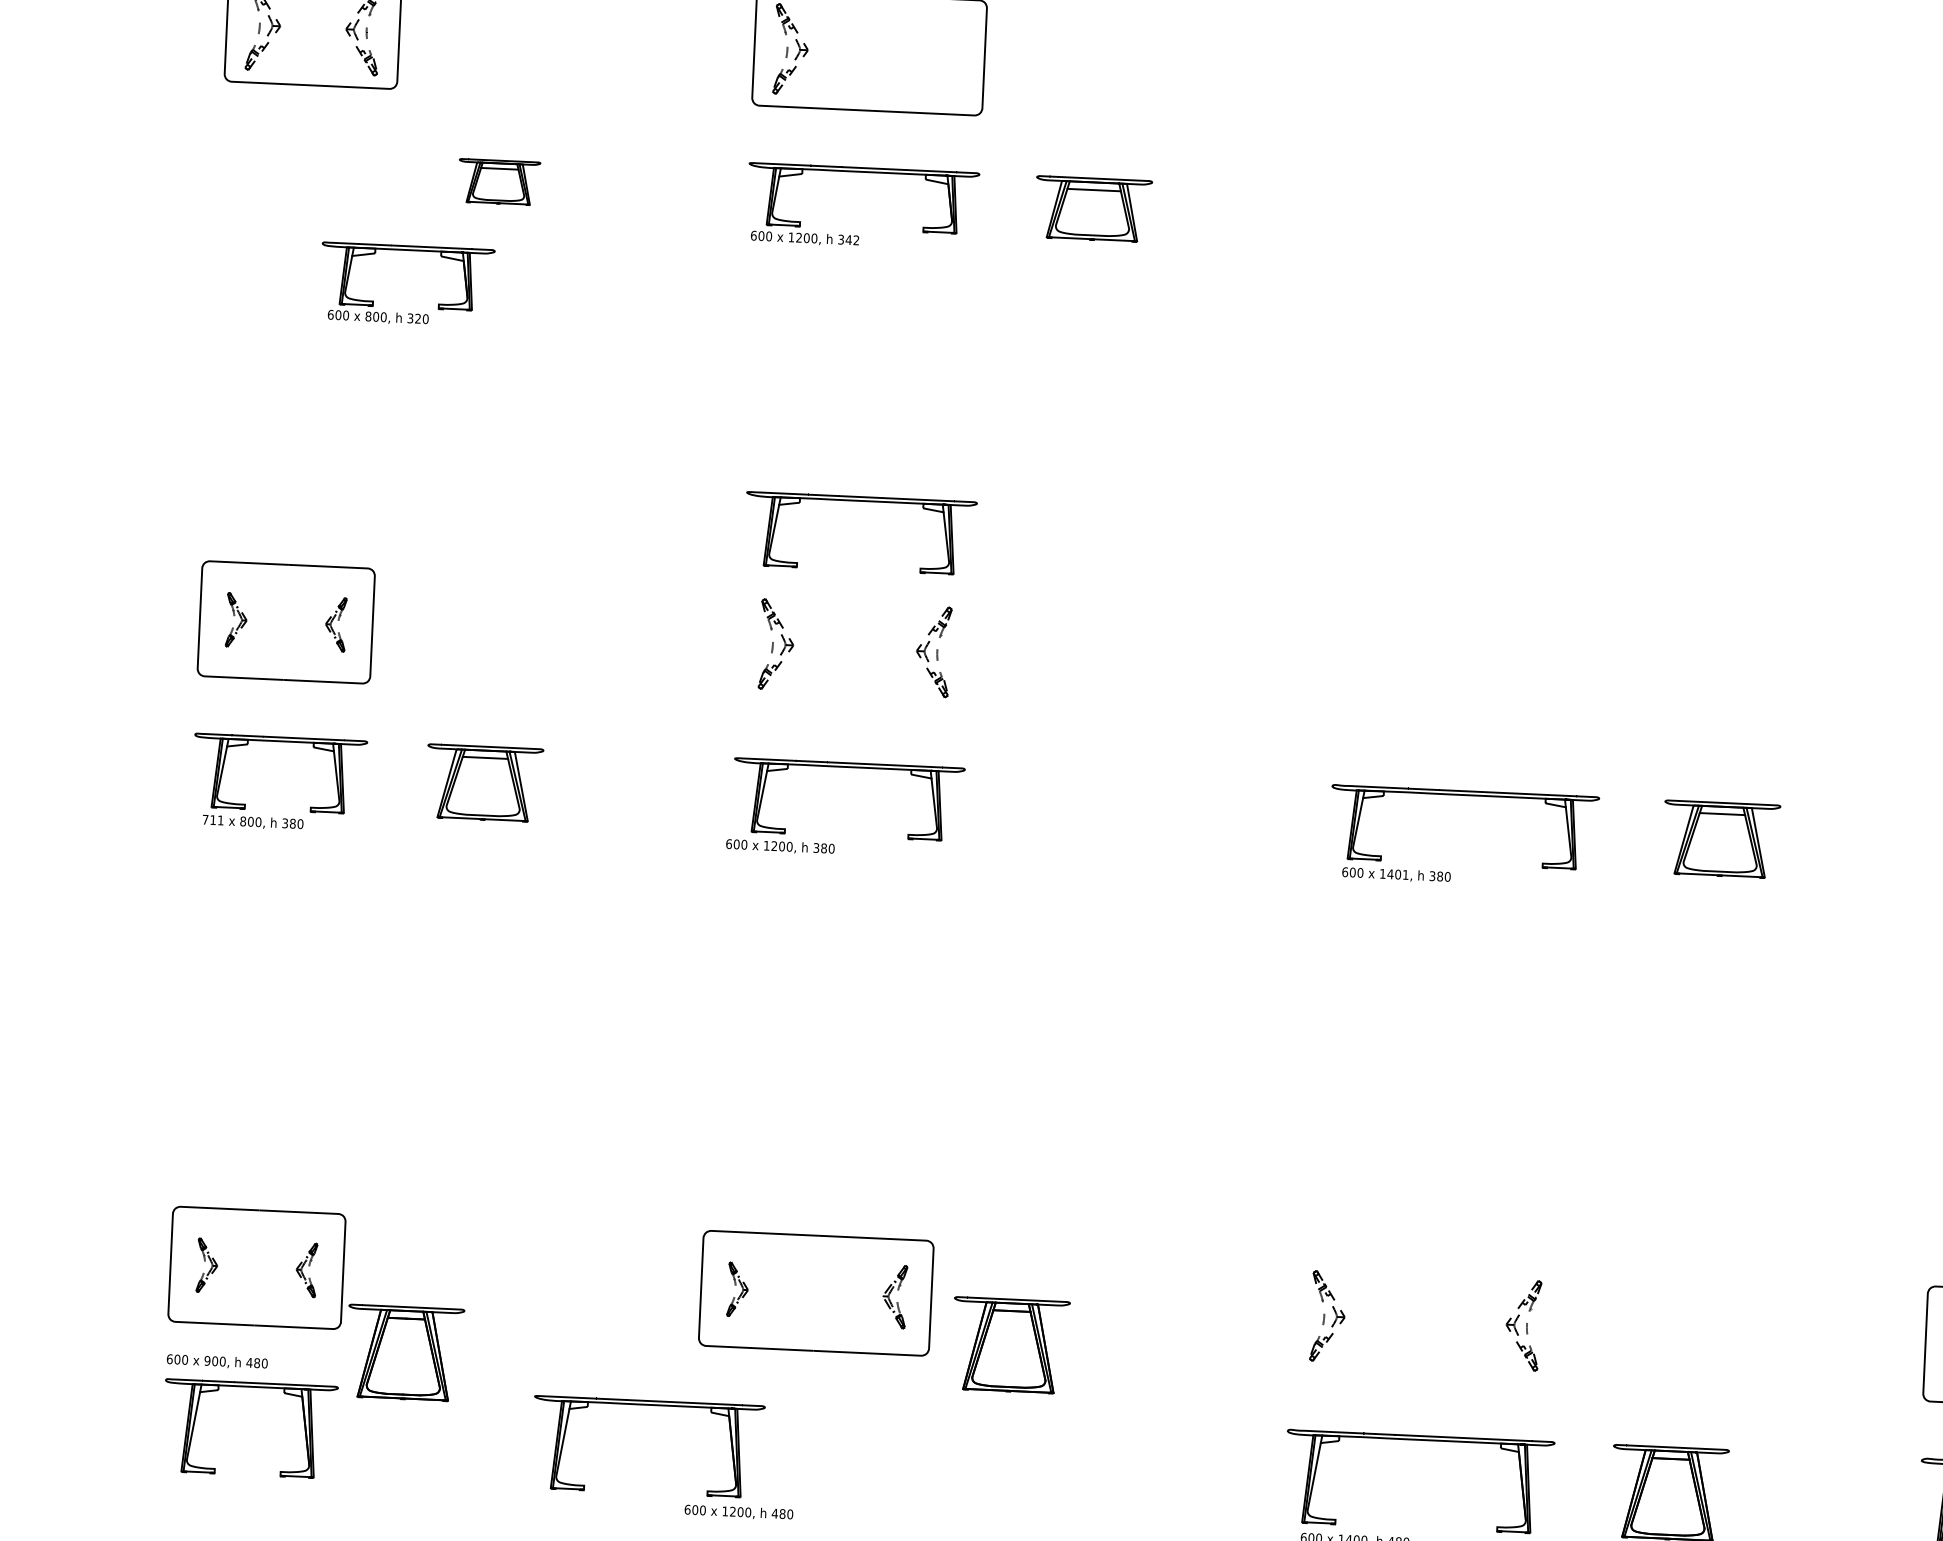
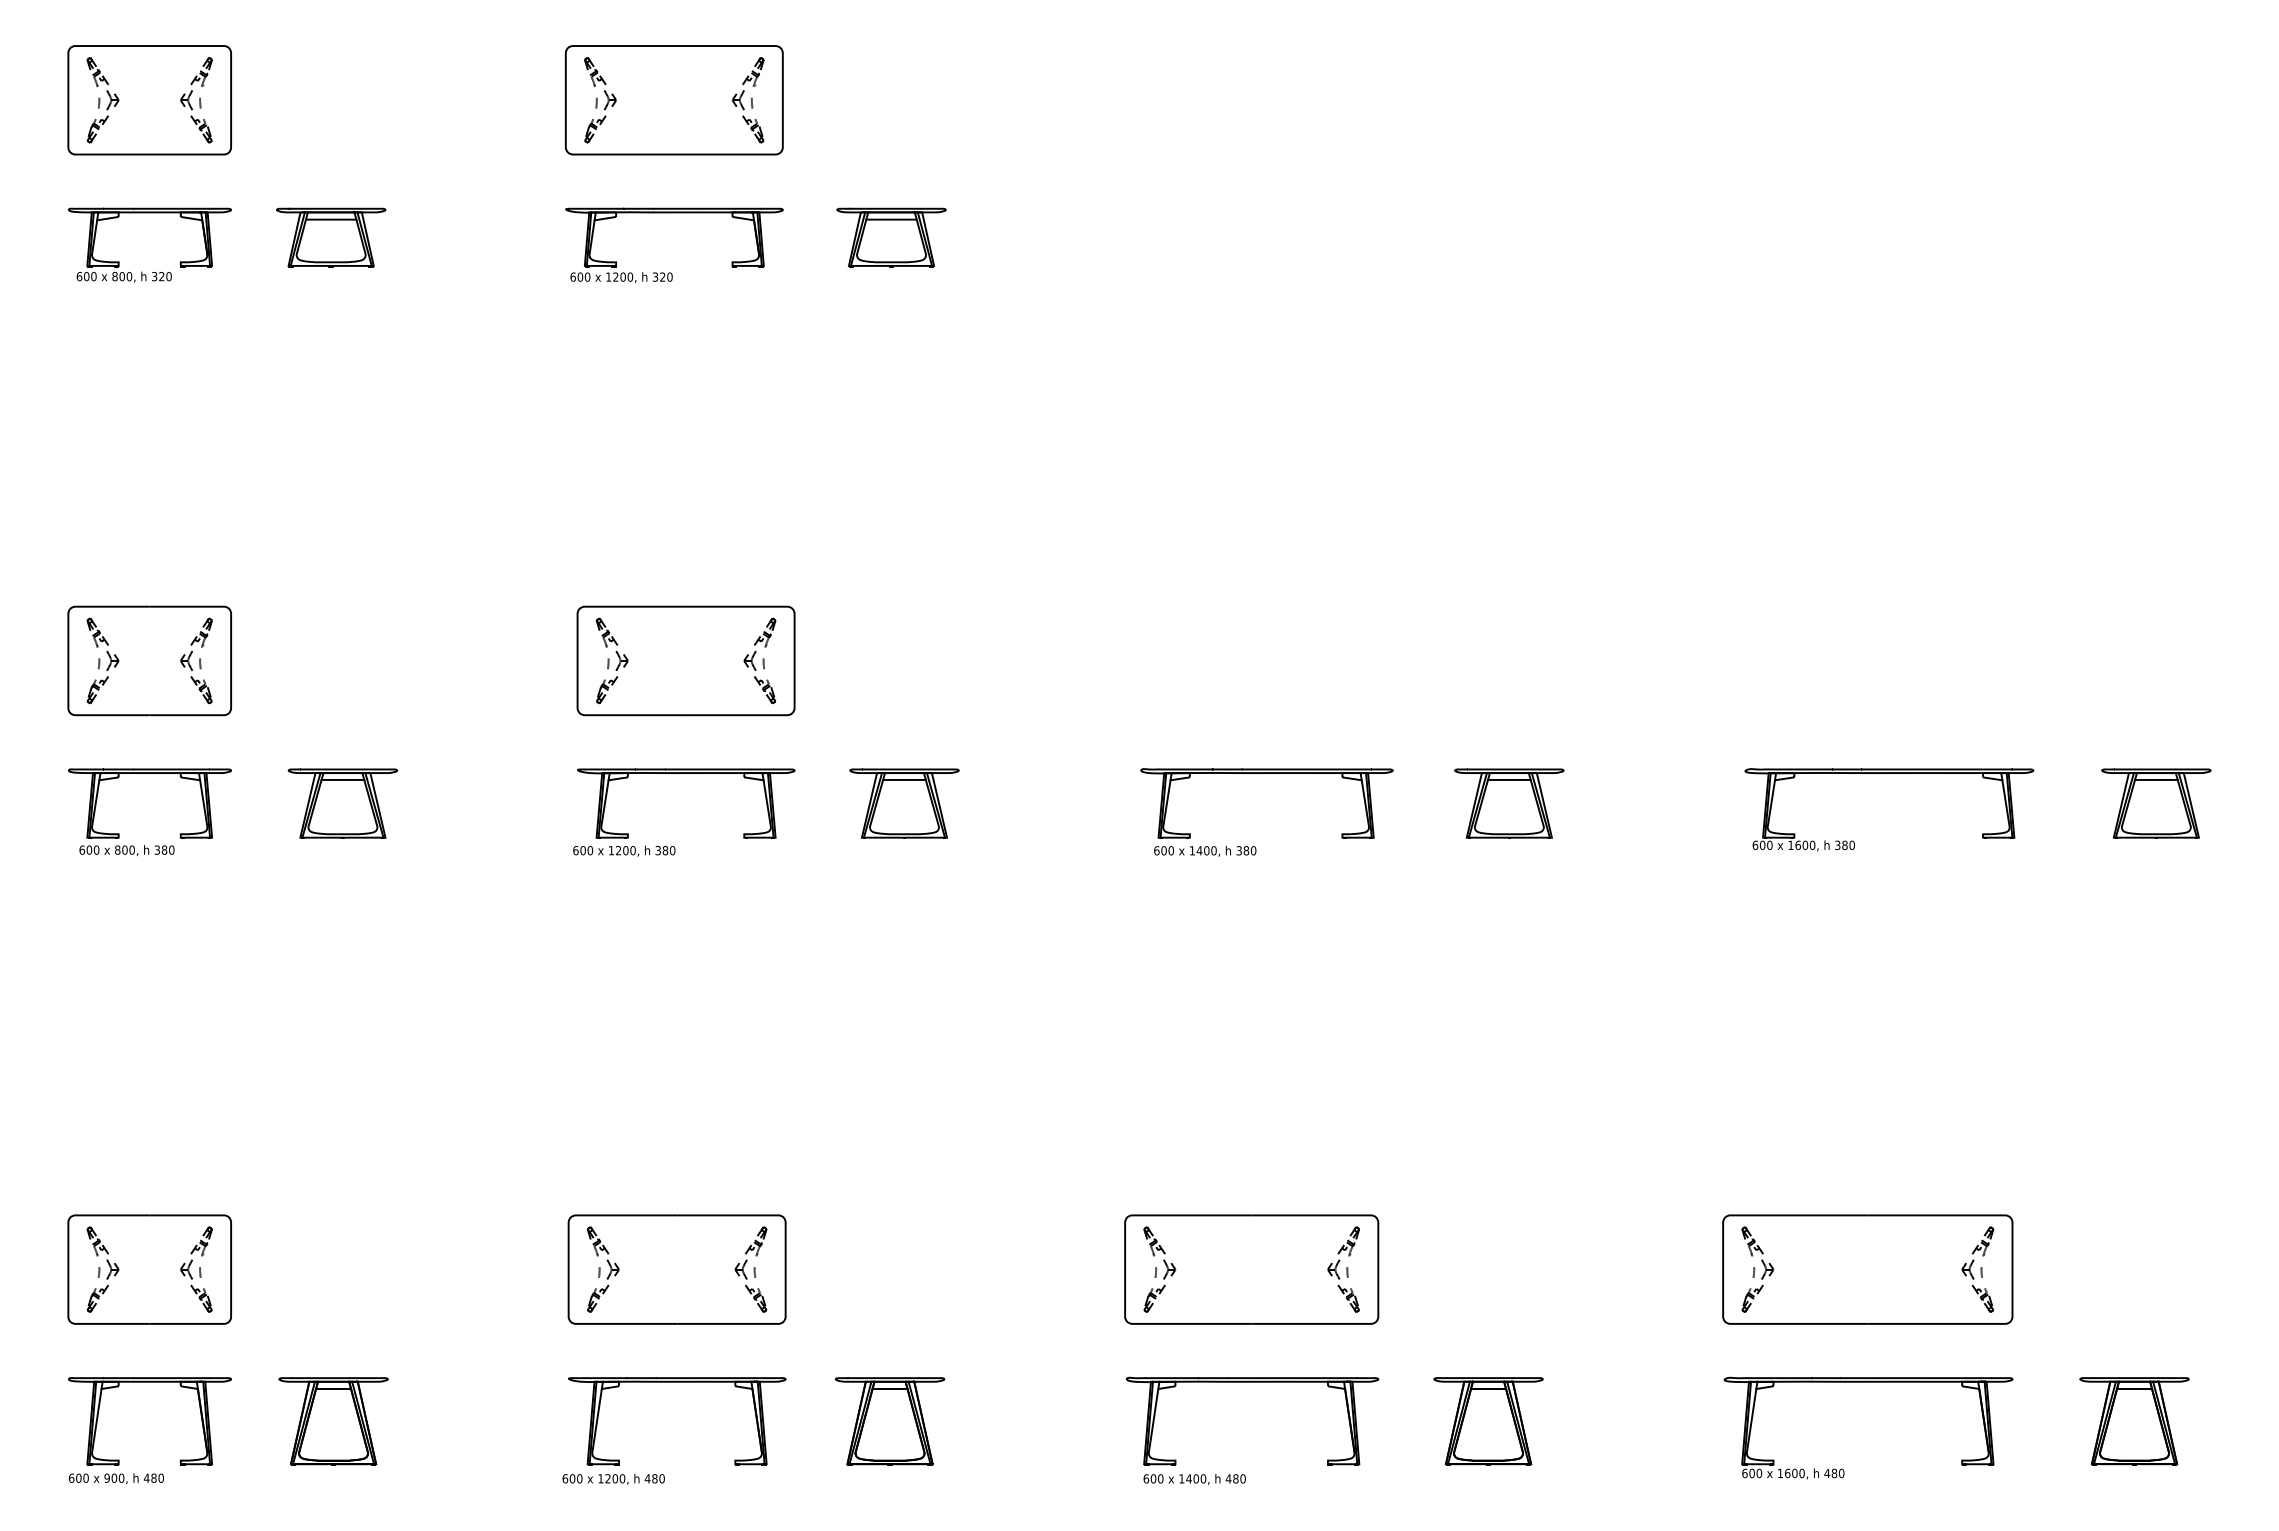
part: (947, 56) -> (747, 100), added
part: (499, 182) -> (331, 237), size x1.43
text: (851, 239) -> (665, 276), 342 -> 320
part: (396, 312) -> (141, 271), moved
part: (862, 501) -> (686, 522), removed
part: (236, 619) -> (102, 660), size x1.67
part: (335, 624) -> (196, 660), size x1.67
part: (854, 647) -> (685, 660), added
part: (1079, 809) -> (904, 803), added
text: (213, 819) -> (89, 849), 711 -> 600
text: (1405, 874) -> (1213, 850), 1401, -> 1400,
part: (206, 1265) -> (102, 1269), size x1.67
part: (306, 1270) -> (196, 1269), size x1.67
part: (738, 1289) -> (603, 1269), size x1.67
part: (894, 1296) -> (750, 1269), size x1.43
part: (1425, 1320) -> (1251, 1269), added
part: (1010, 1345) -> (890, 1421), moved
part: (404, 1353) -> (333, 1421), moved
text: (217, 1361) -> (116, 1478), moved
part: (650, 1405) -> (677, 1382), moved

